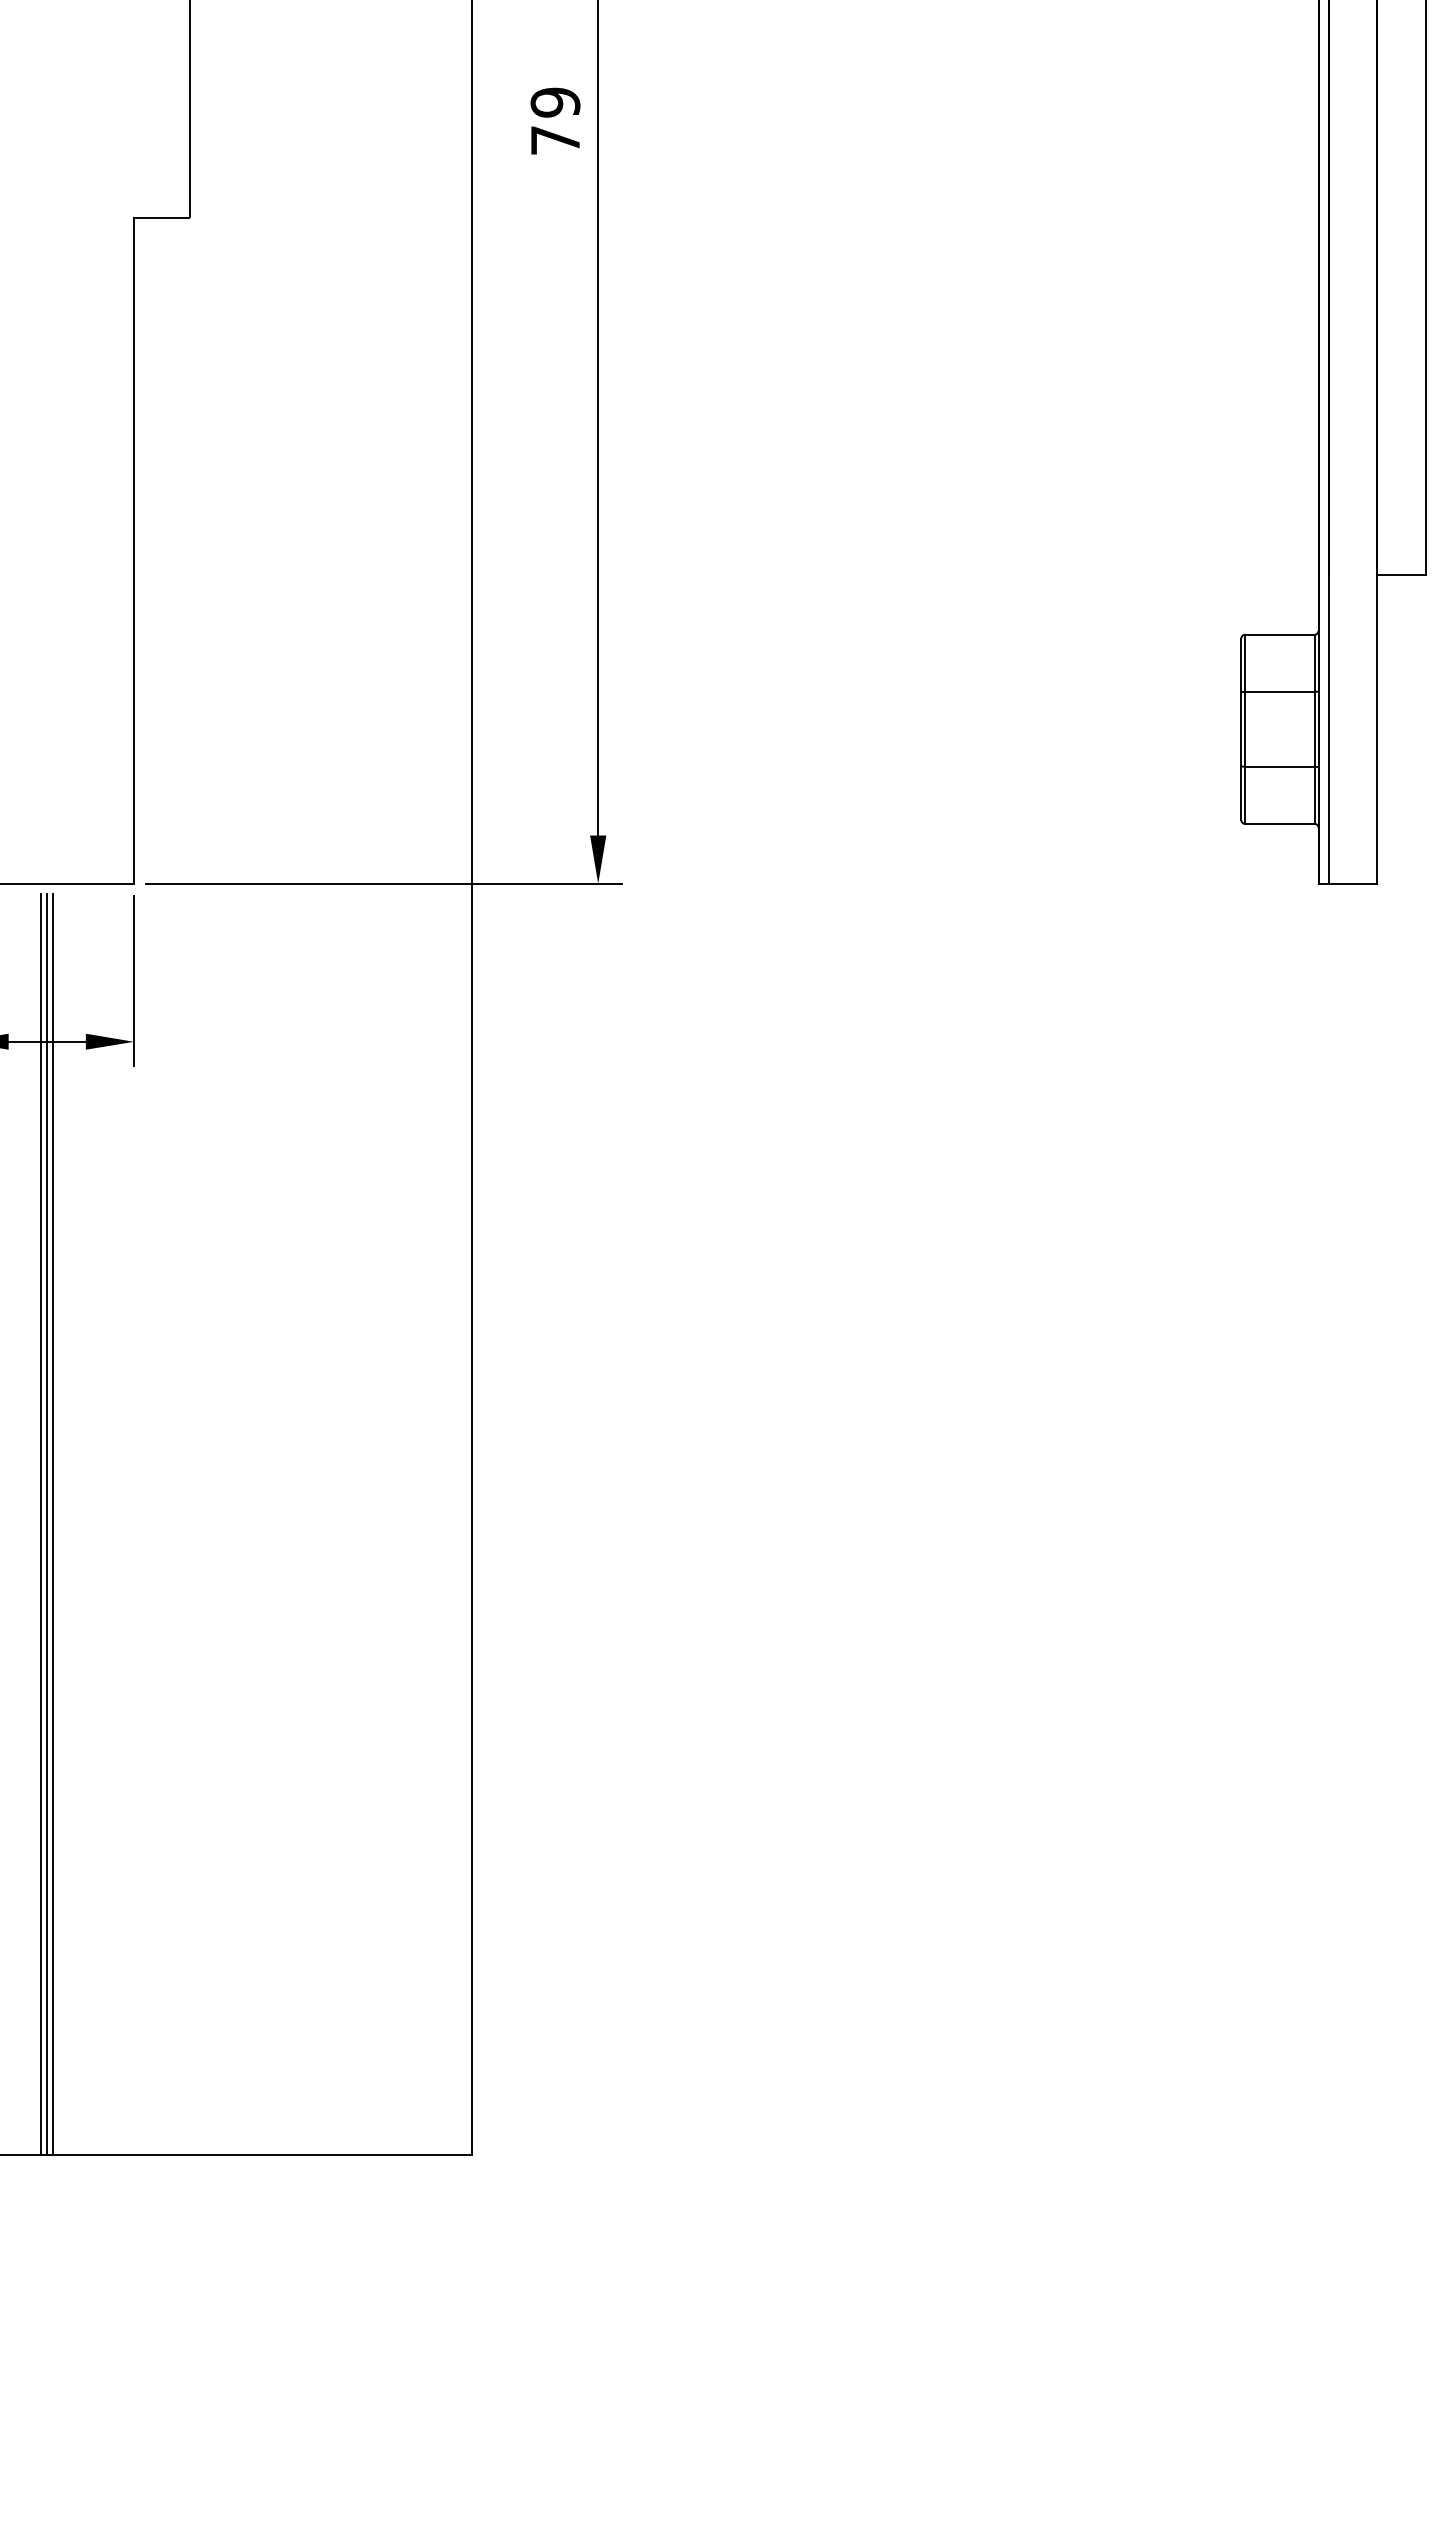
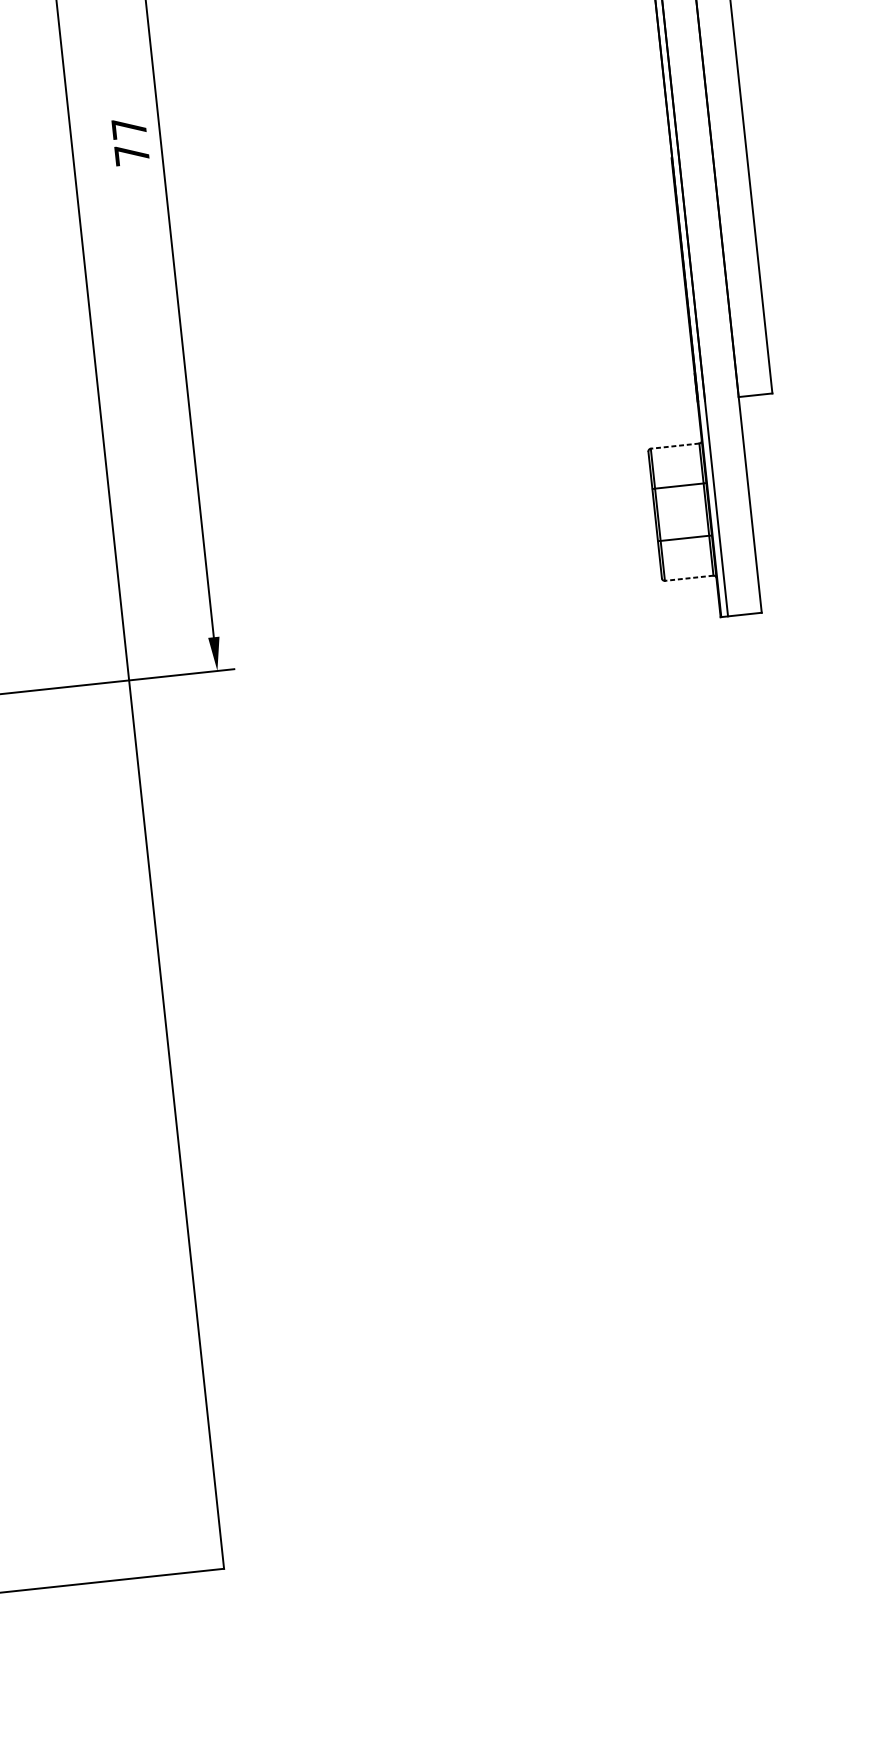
text: (555, 102) -> (129, 128), 79 -> 77
line: (1279, 634) -> (674, 445), solid -> dashed
line: (1279, 823) -> (688, 578), solid -> dashed

